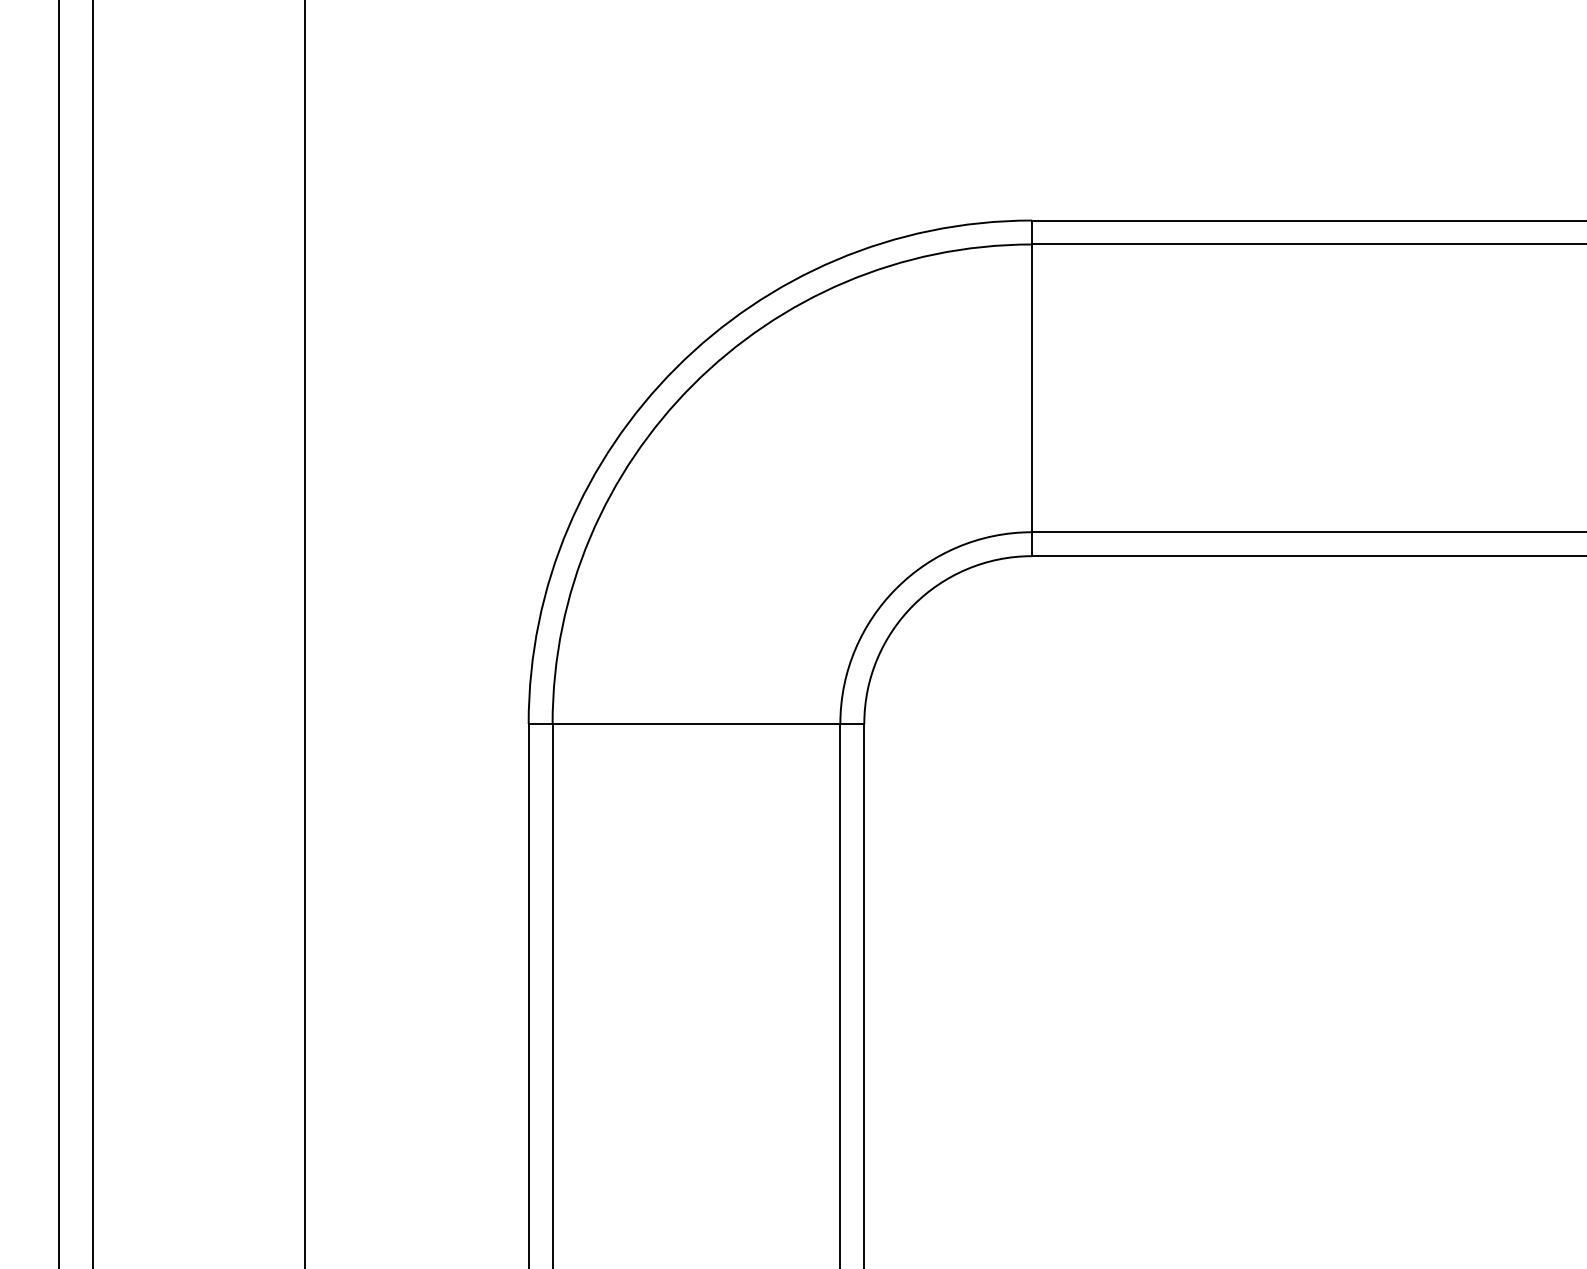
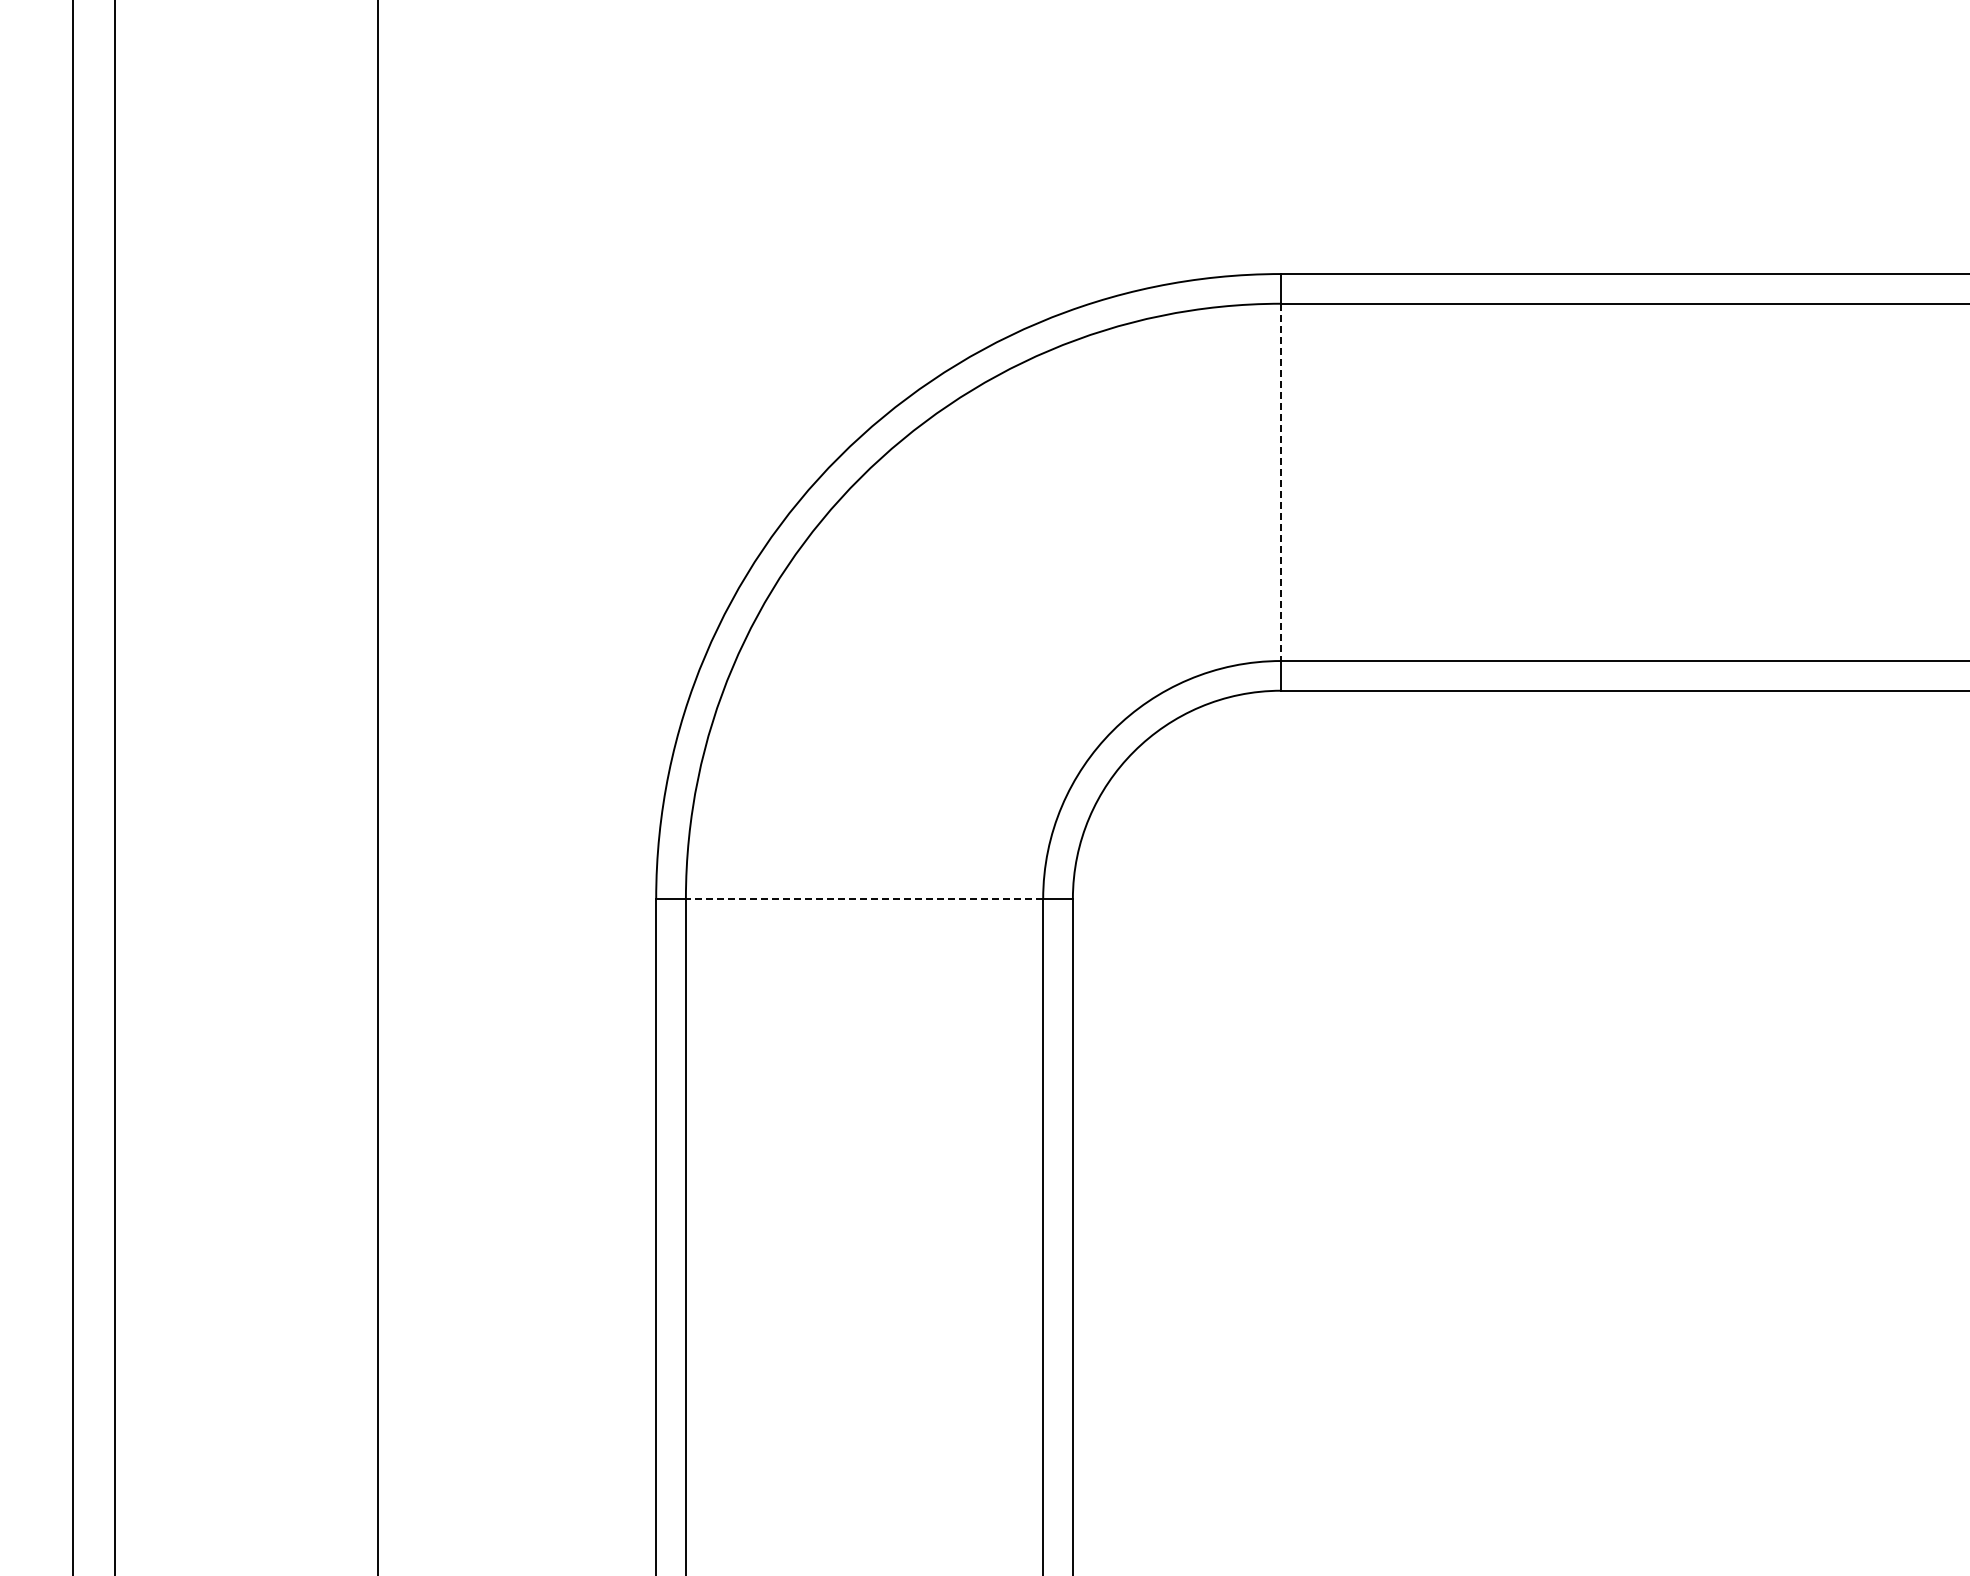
line: (1032, 388) -> (1281, 482), solid -> dashed
line: (696, 724) -> (864, 899), solid -> dashed

